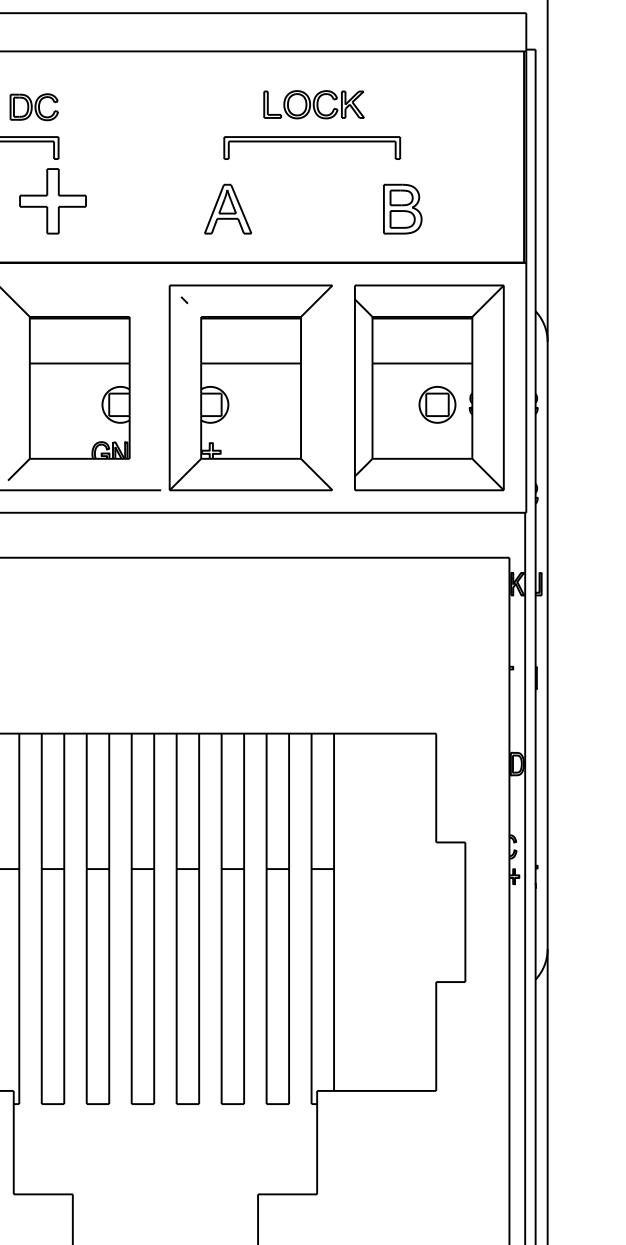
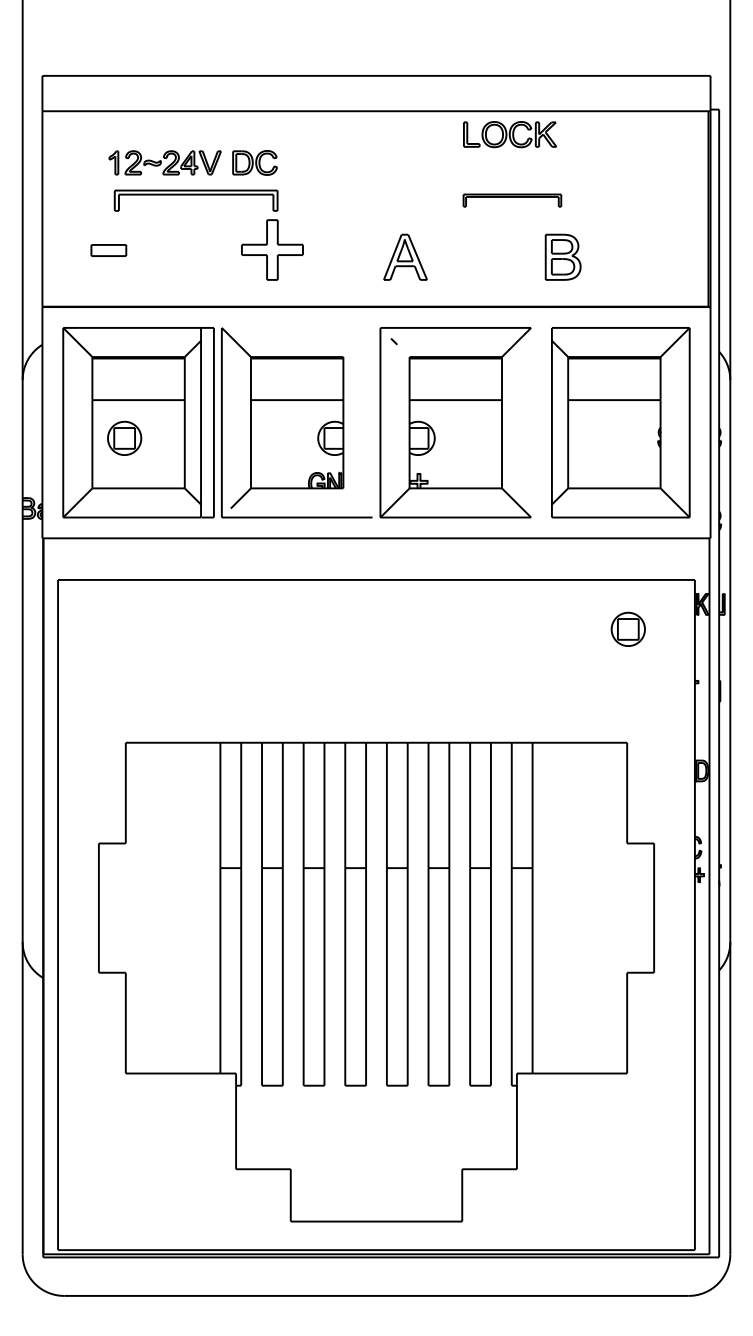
part: (313, 104) -> (509, 134), moved
part: (312, 147) -> (512, 200), size x0.6
part: (228, 208) -> (405, 256), moved
part: (402, 208) -> (562, 256), moved
part: (436, 403) -> (627, 628), moved

